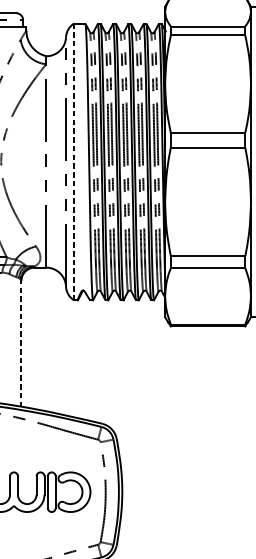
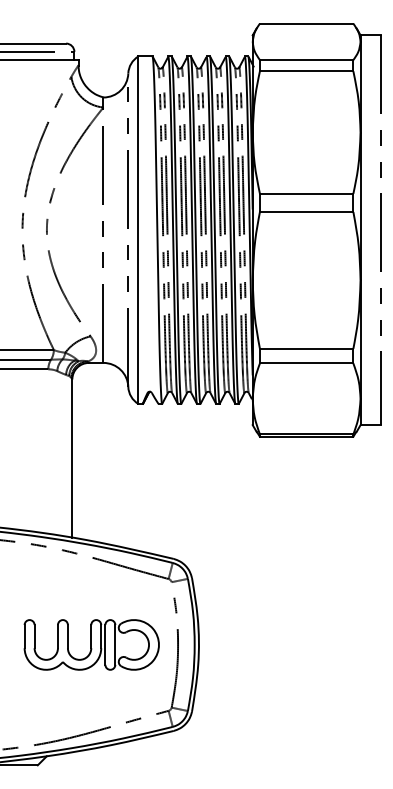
line: (74, 162) -> (138, 230), dashed -> solid
line: (21, 343) -> (72, 458), dashed -> solid

